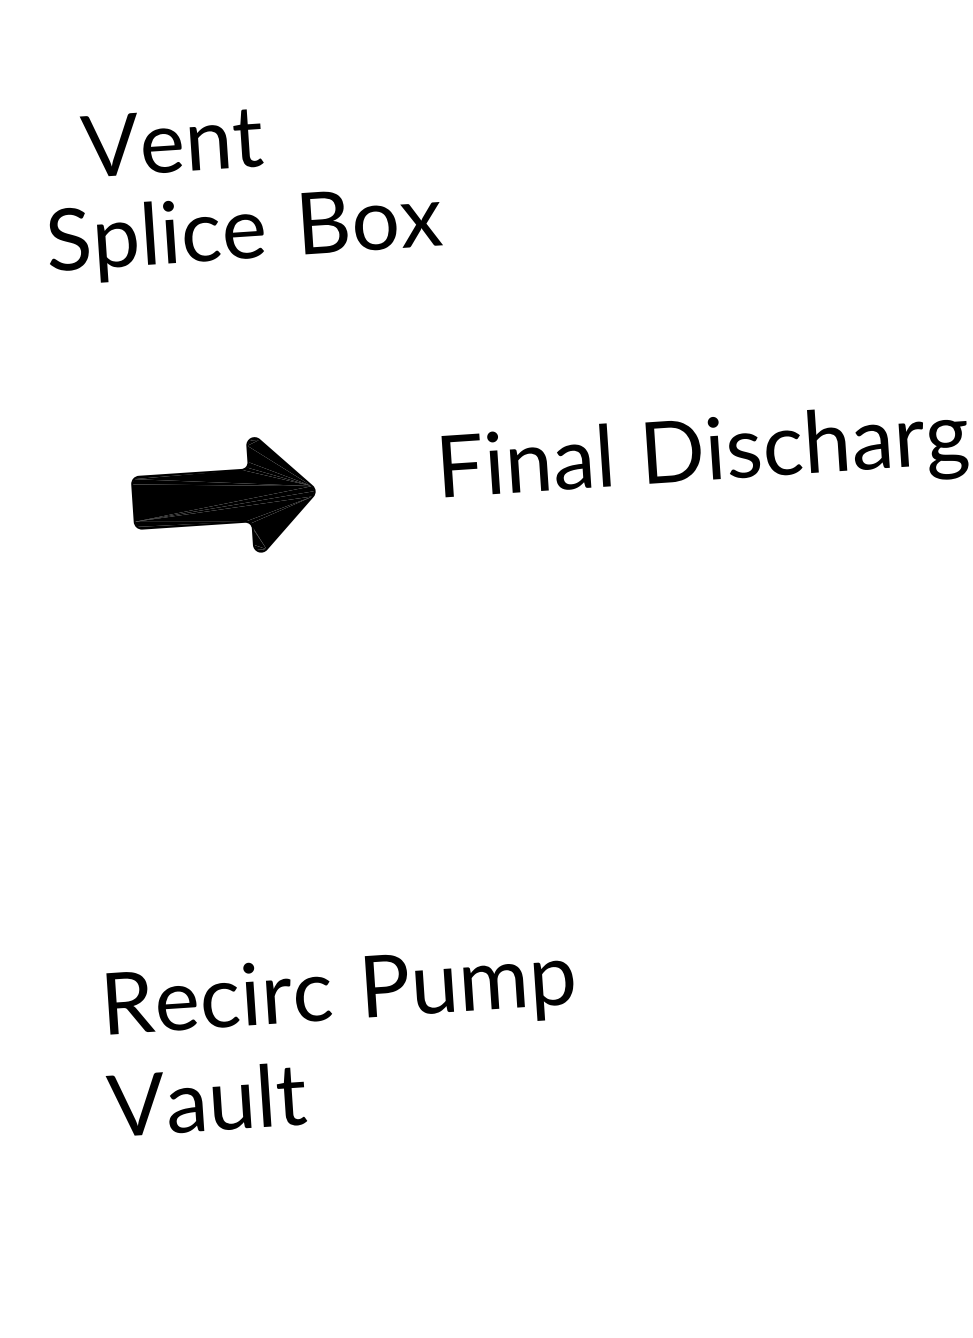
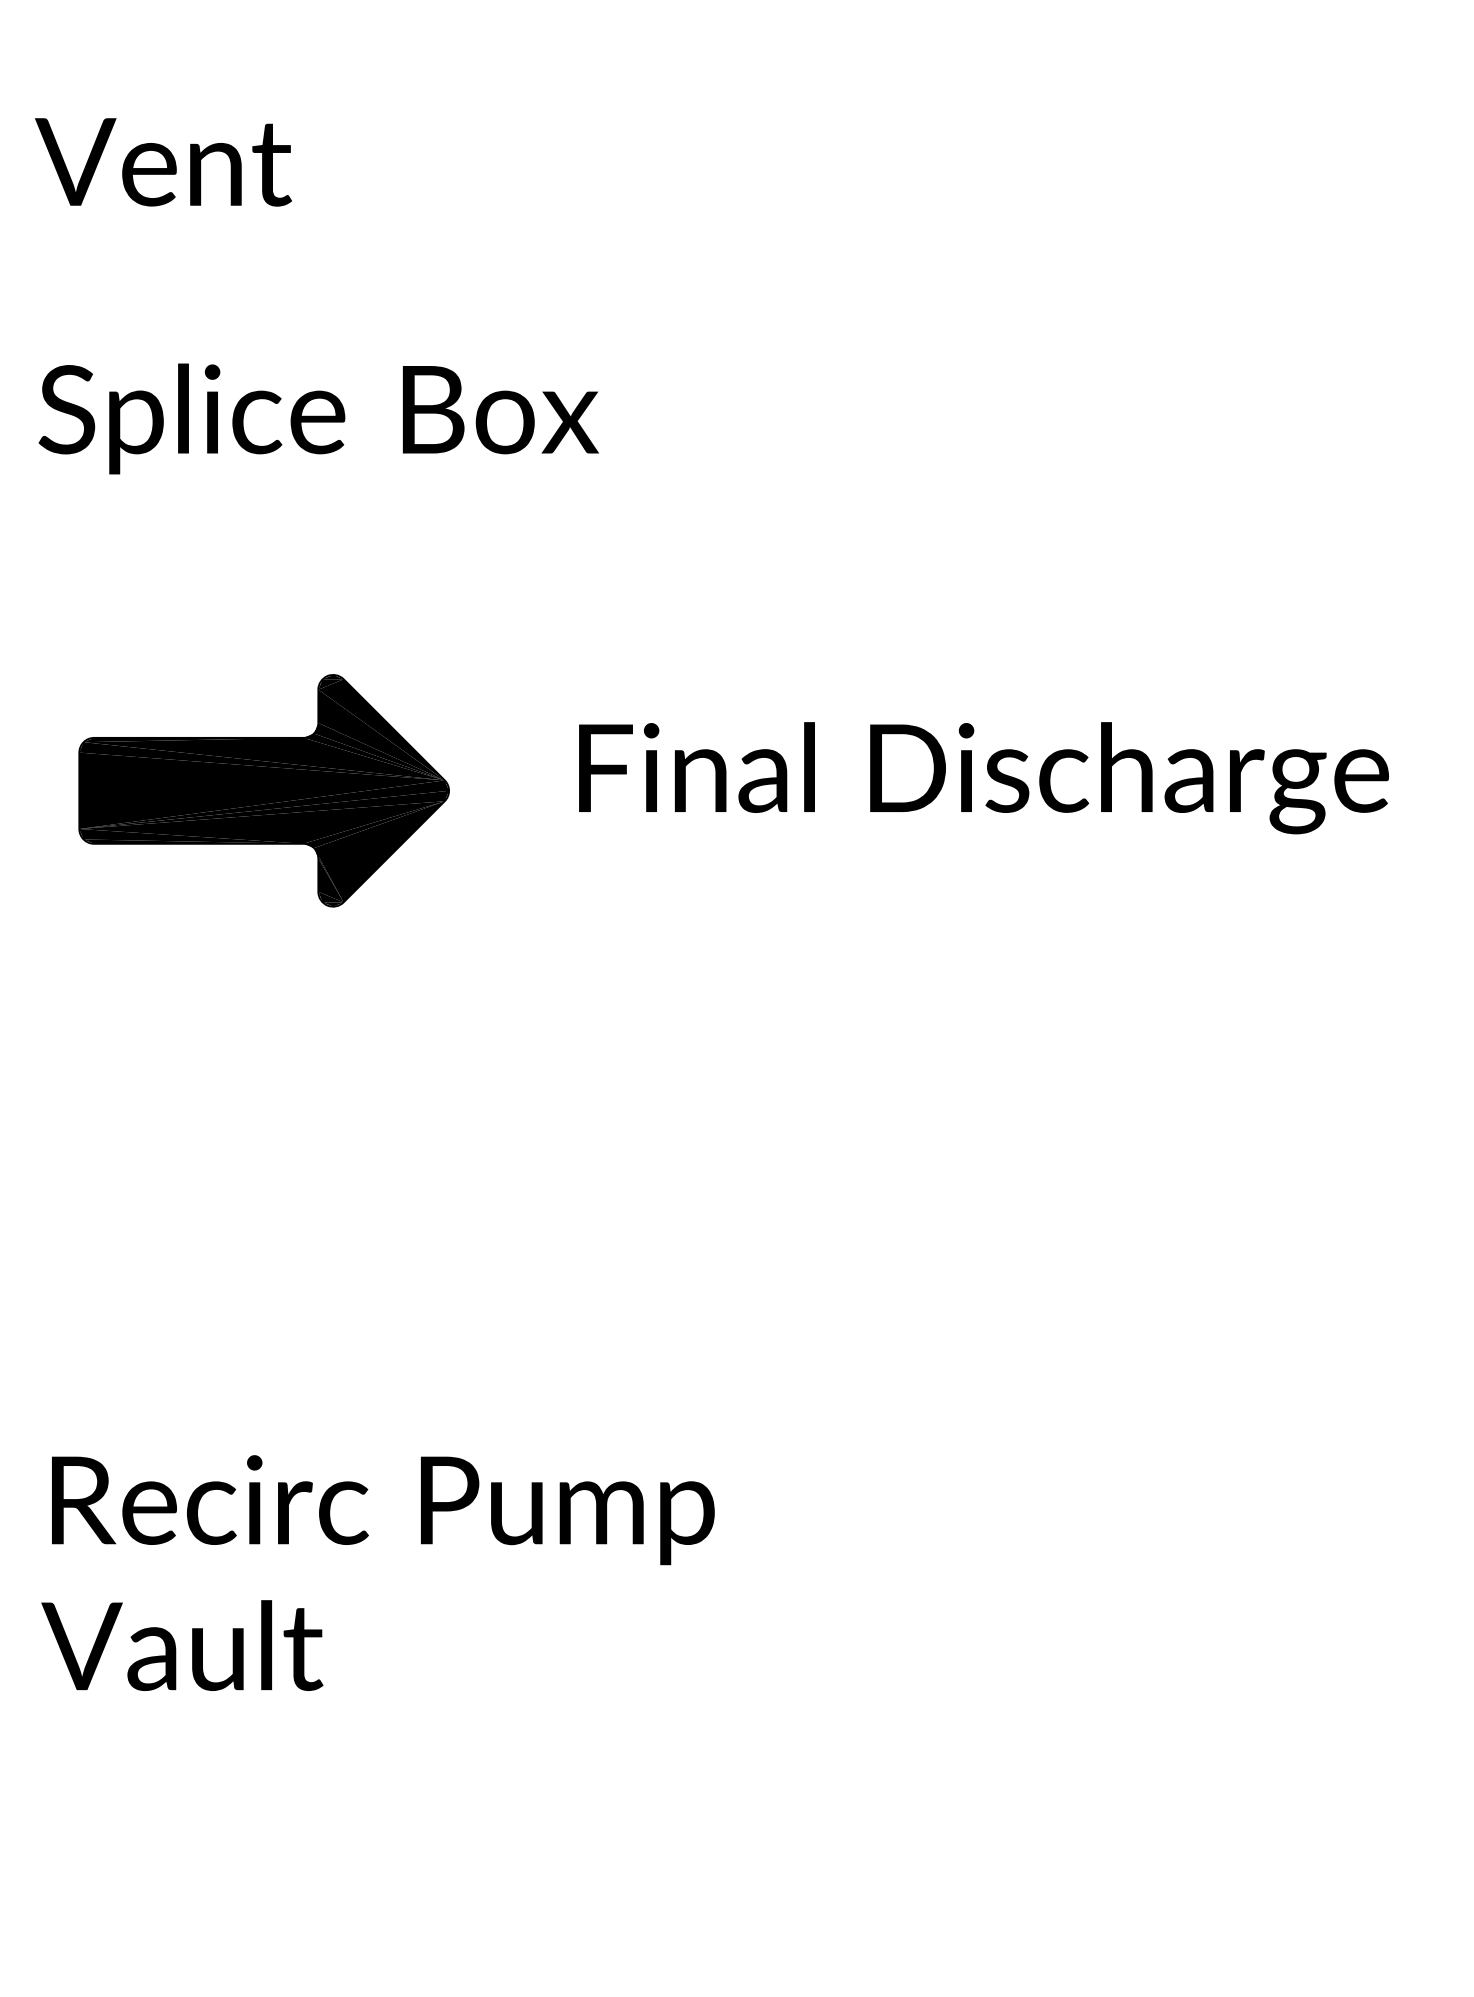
text: (171, 141) -> (163, 162), moved
part: (223, 496) -> (263, 790), size x1.43

